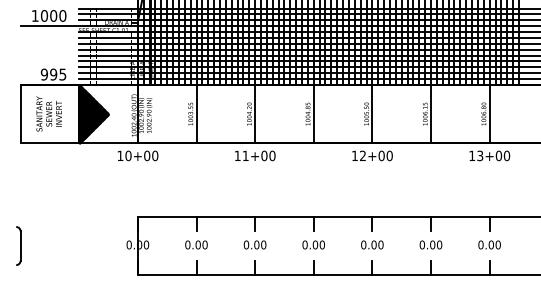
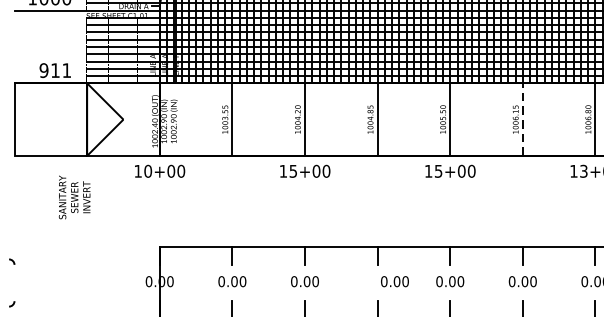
text: (58, 74) -> (61, 70), 995 -> 911
text: (48, 113) -> (73, 196), moved
line: (431, 113) -> (523, 118), solid -> dashed
hatch: (93, 114) -> (104, 120), removed
text: (245, 155) -> (293, 170), 11+00 -> 15+00
text: (362, 155) -> (438, 170), 12+00 -> 15+00
text: (313, 244) -> (394, 281), moved
line: (20, 245) -> (14, 282), removed

